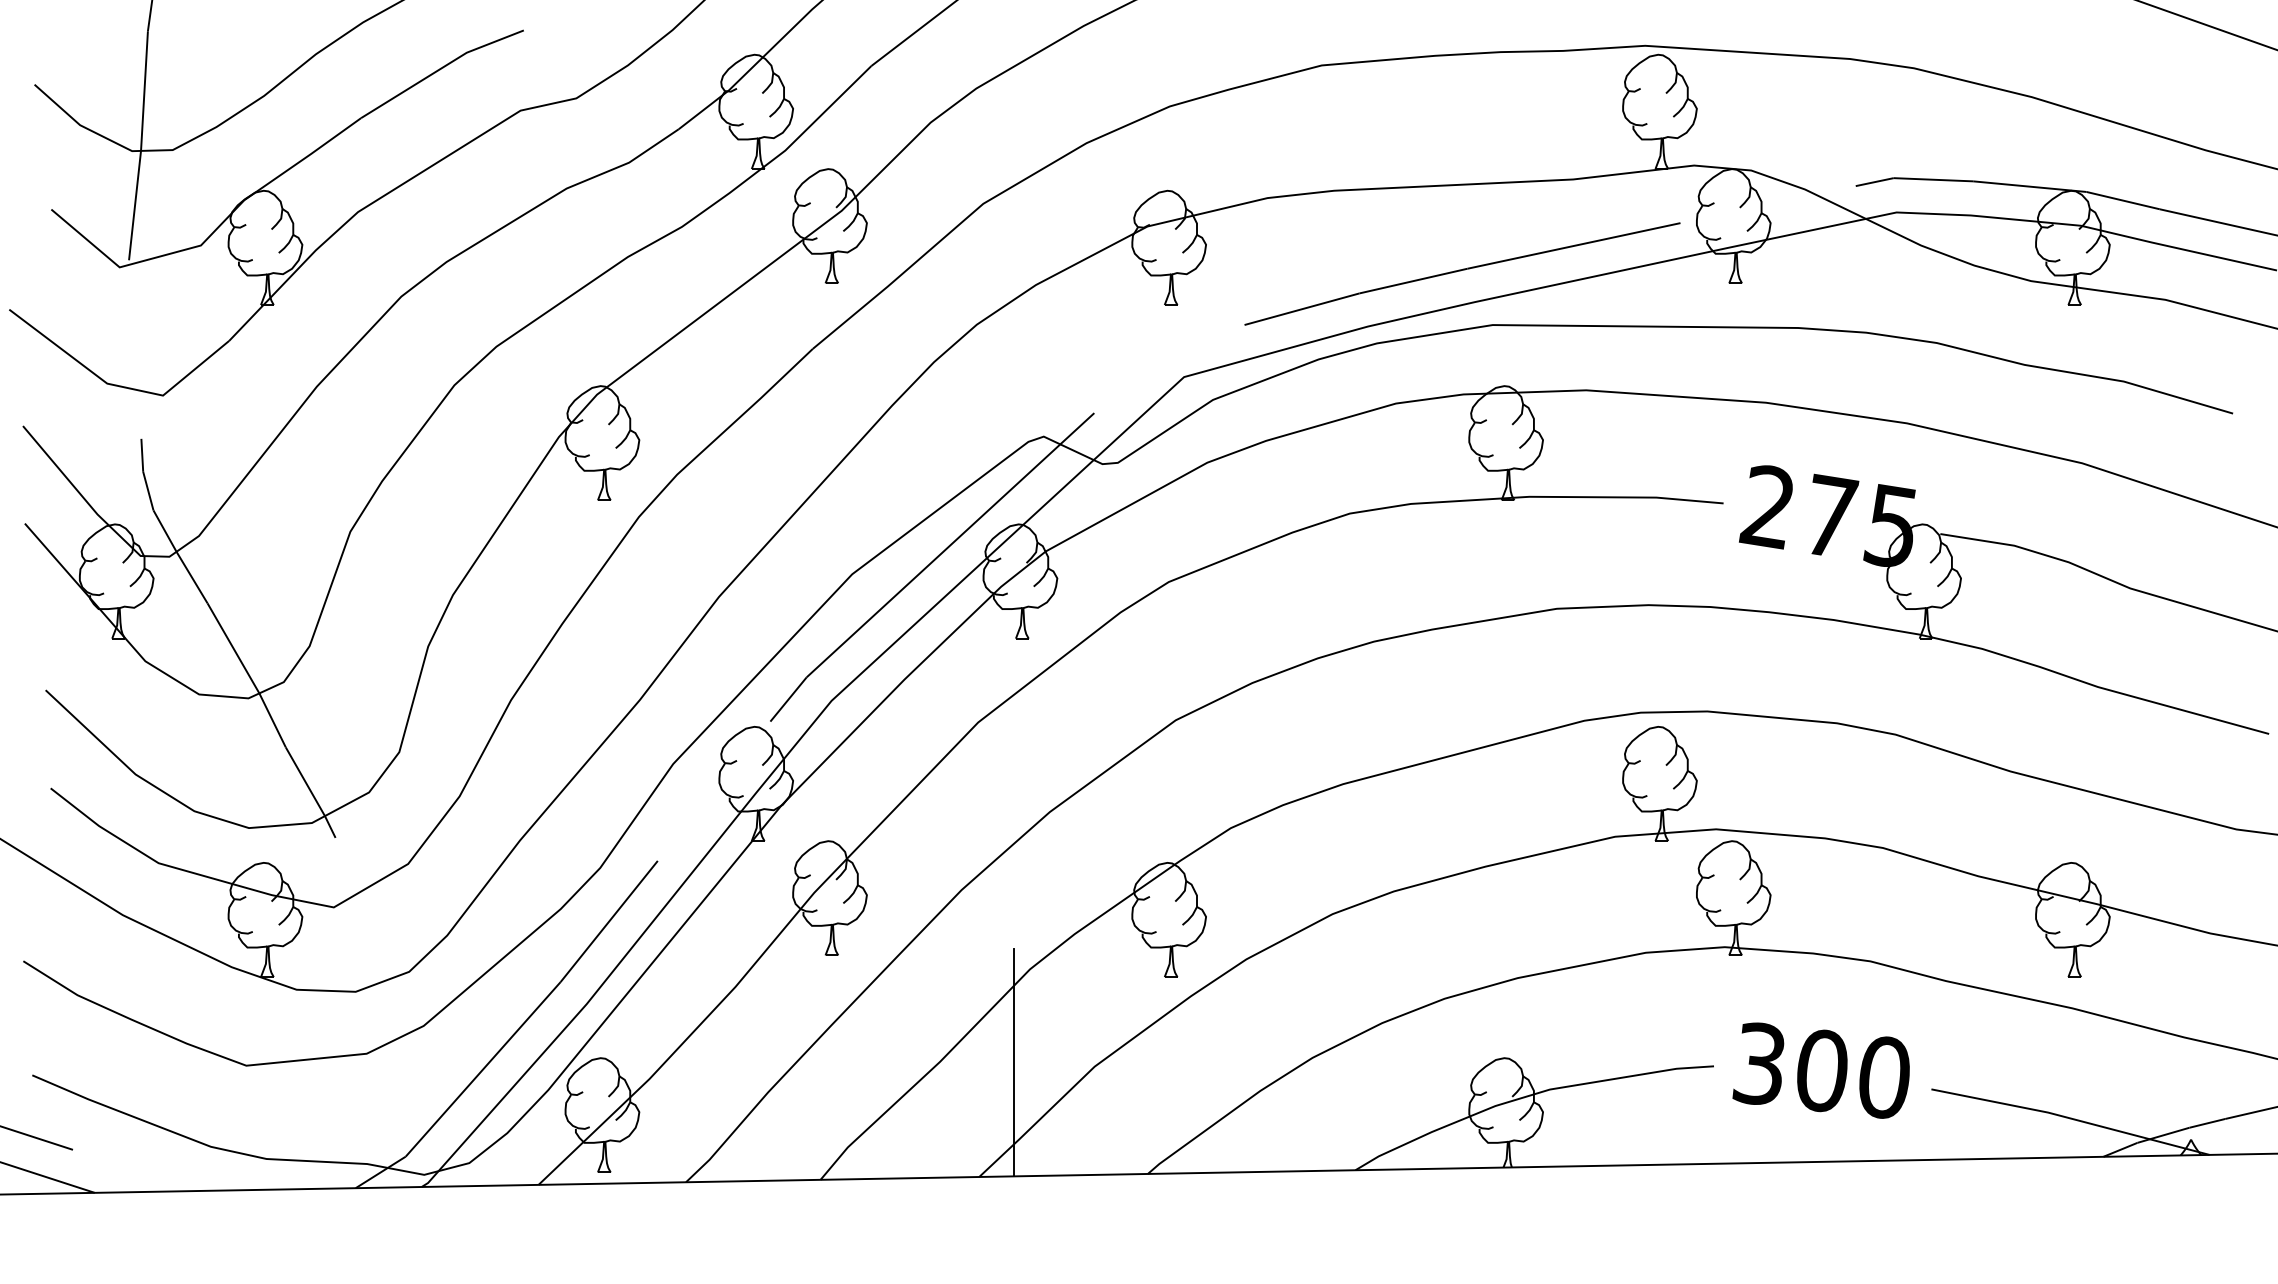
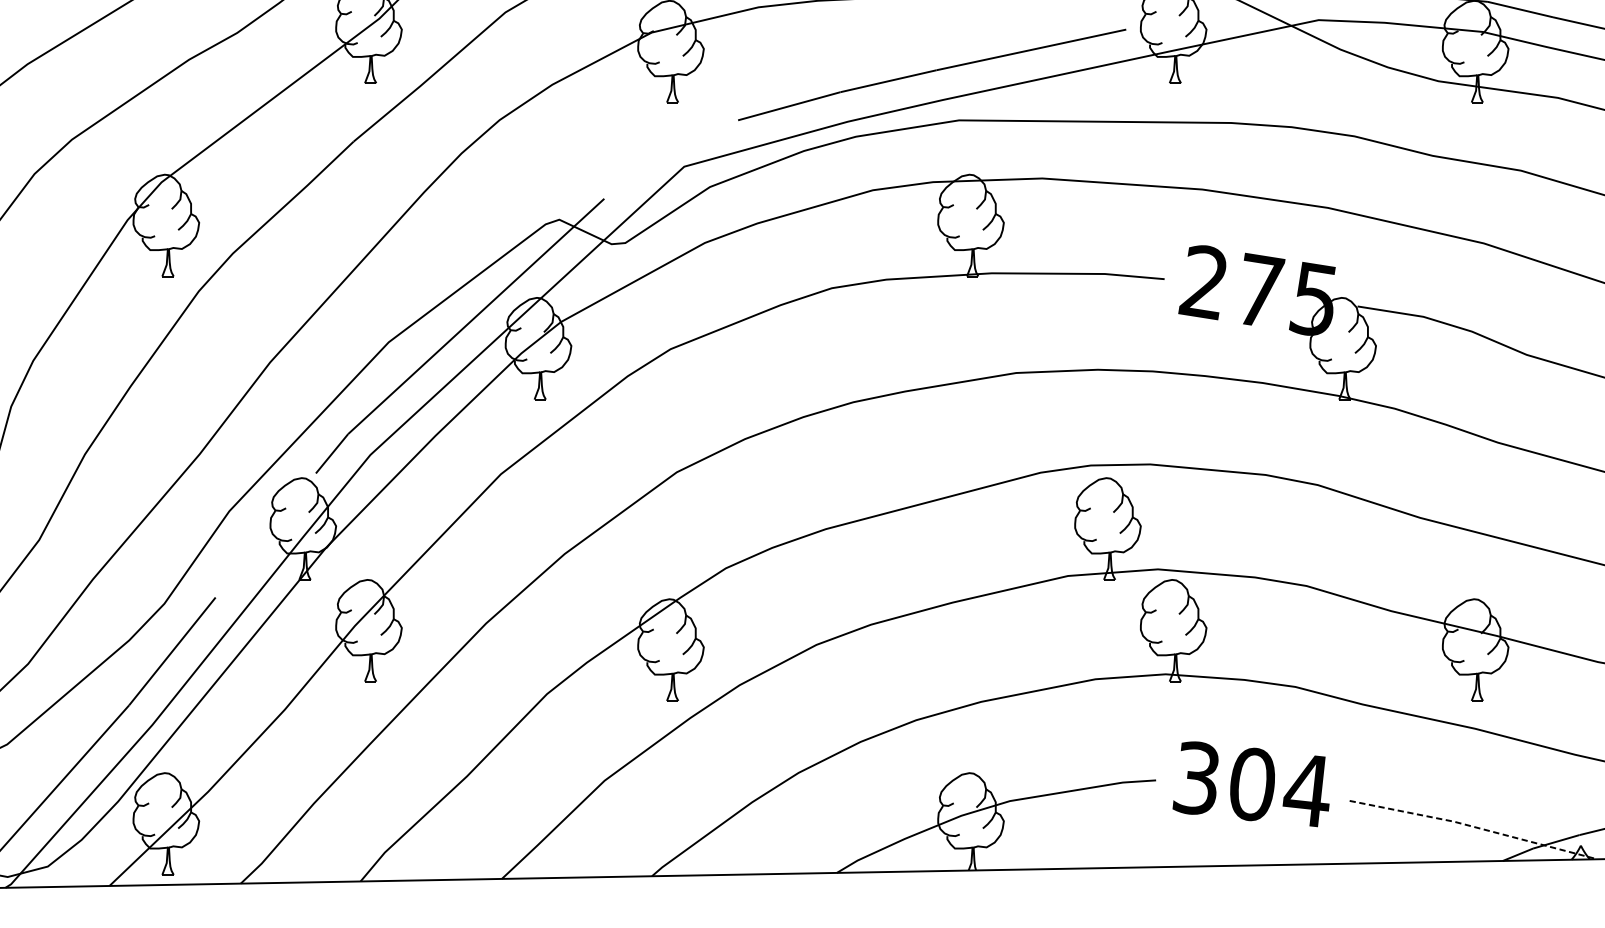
line: (1013, 1062) -> (532, 776), removed
text: (1882, 1077) -> (1306, 790), 300 -> 304
line: (2070, 1118) -> (1473, 826), solid -> dashed

